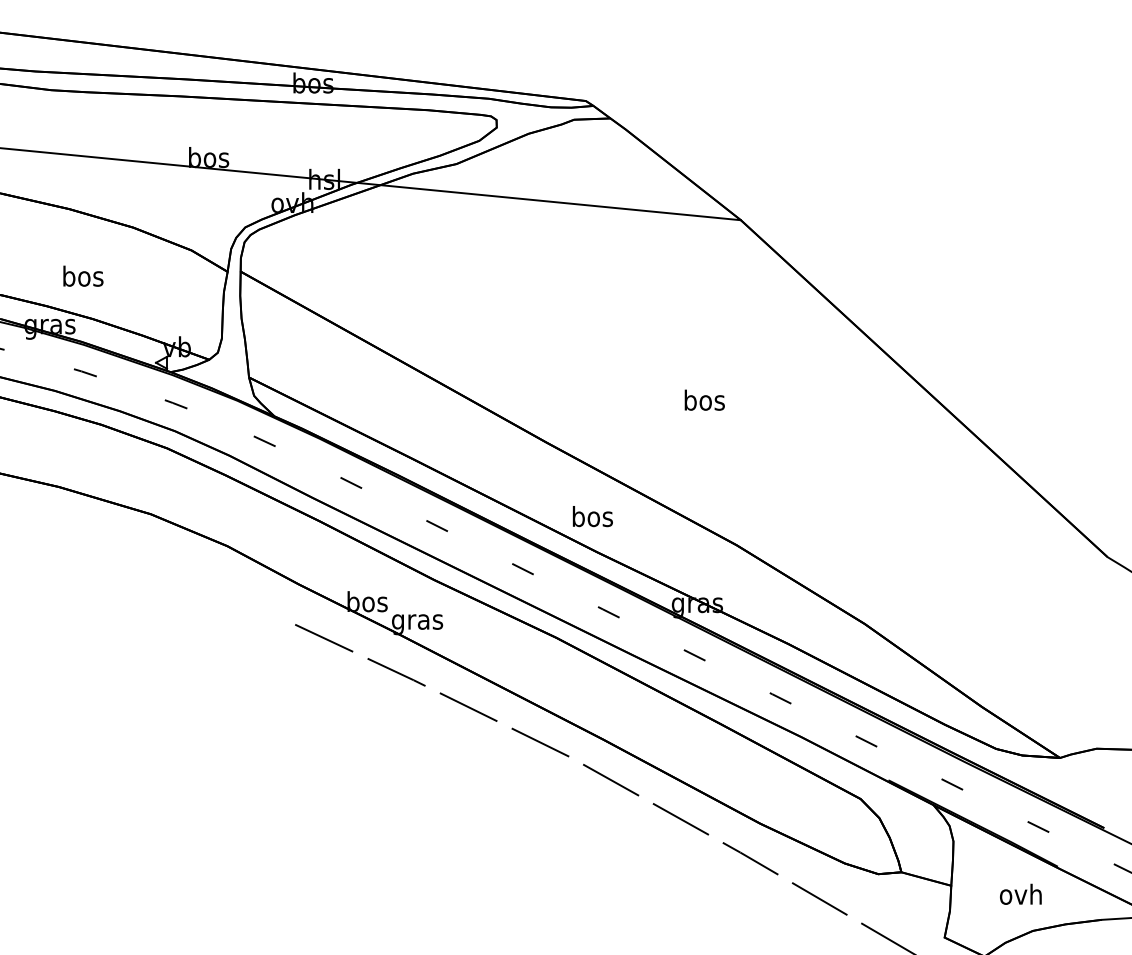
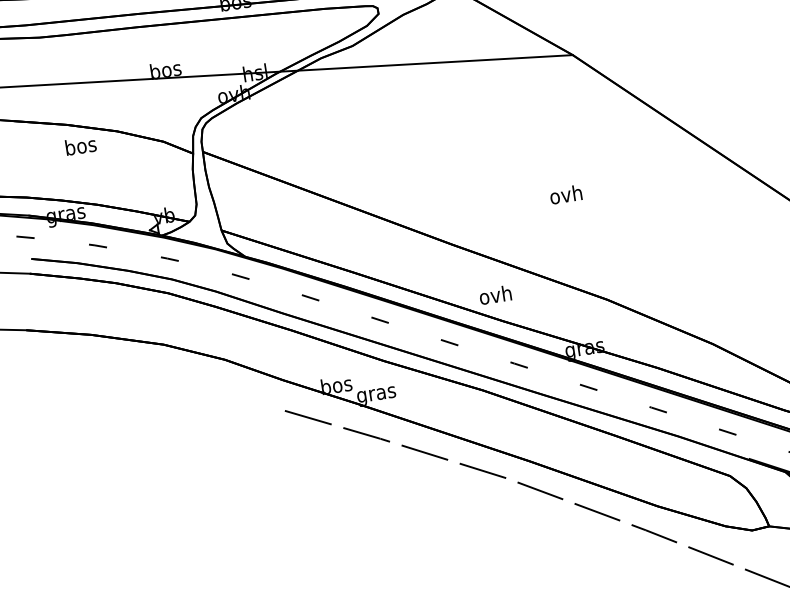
text: (83, 275) -> (80, 145), moved
text: (703, 399) -> (565, 194), bos -> ovh
text: (591, 516) -> (494, 295), bos -> ovh

